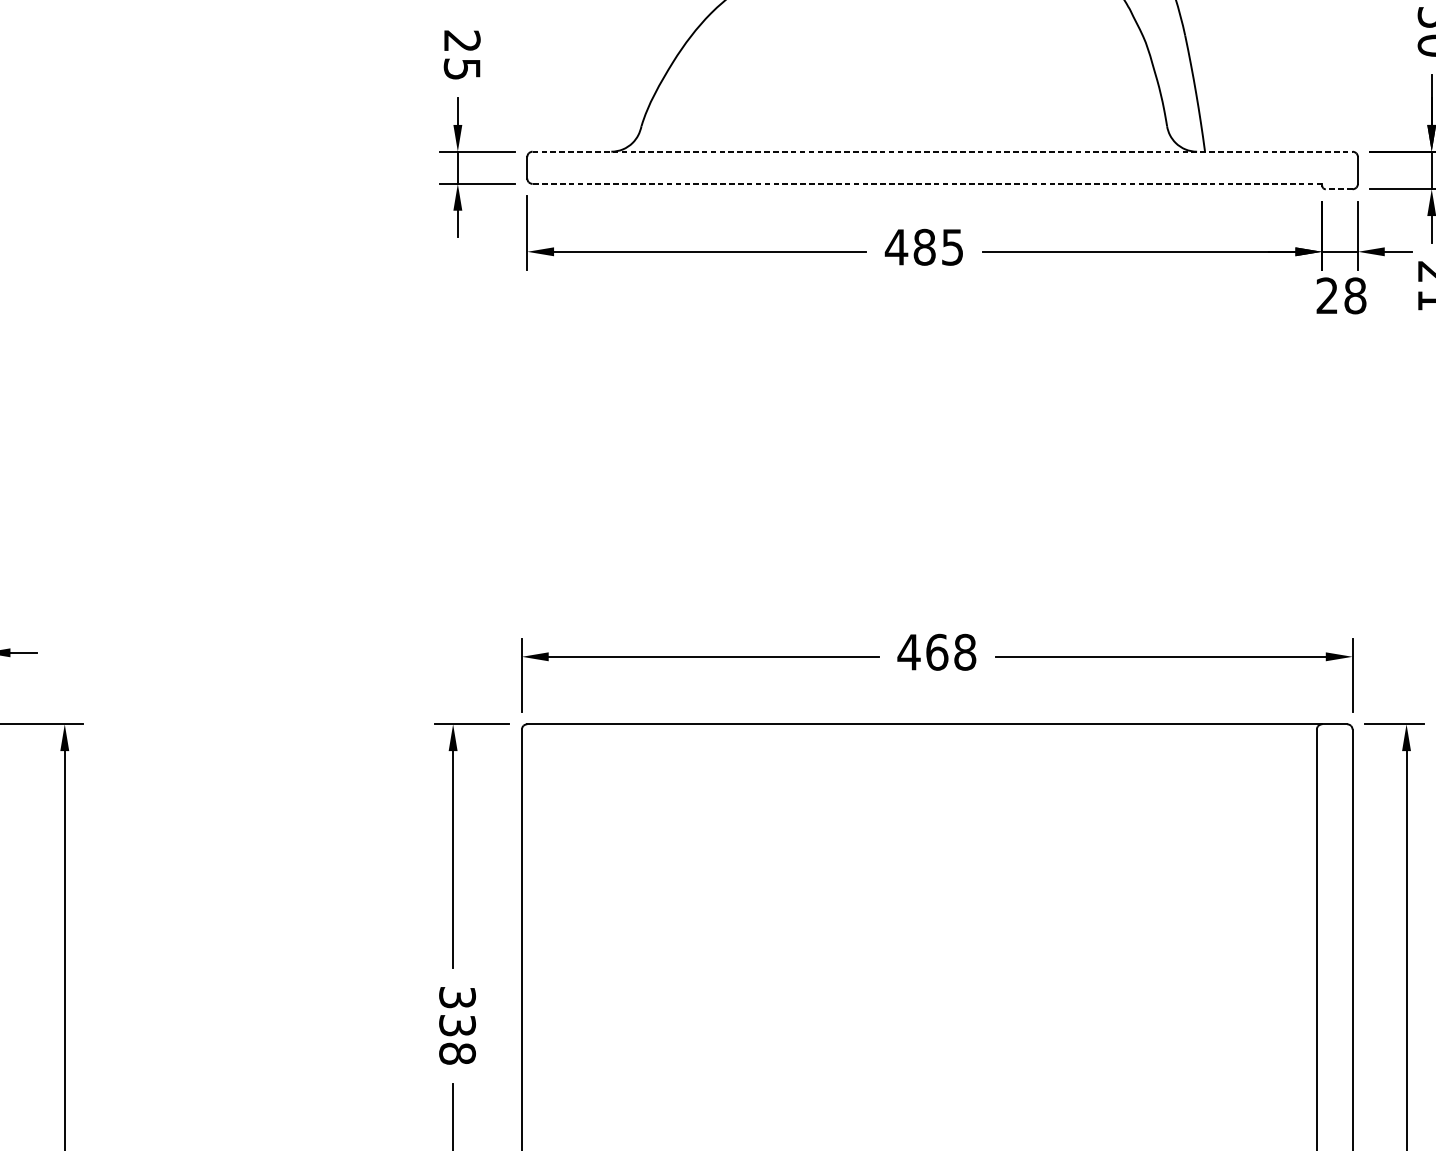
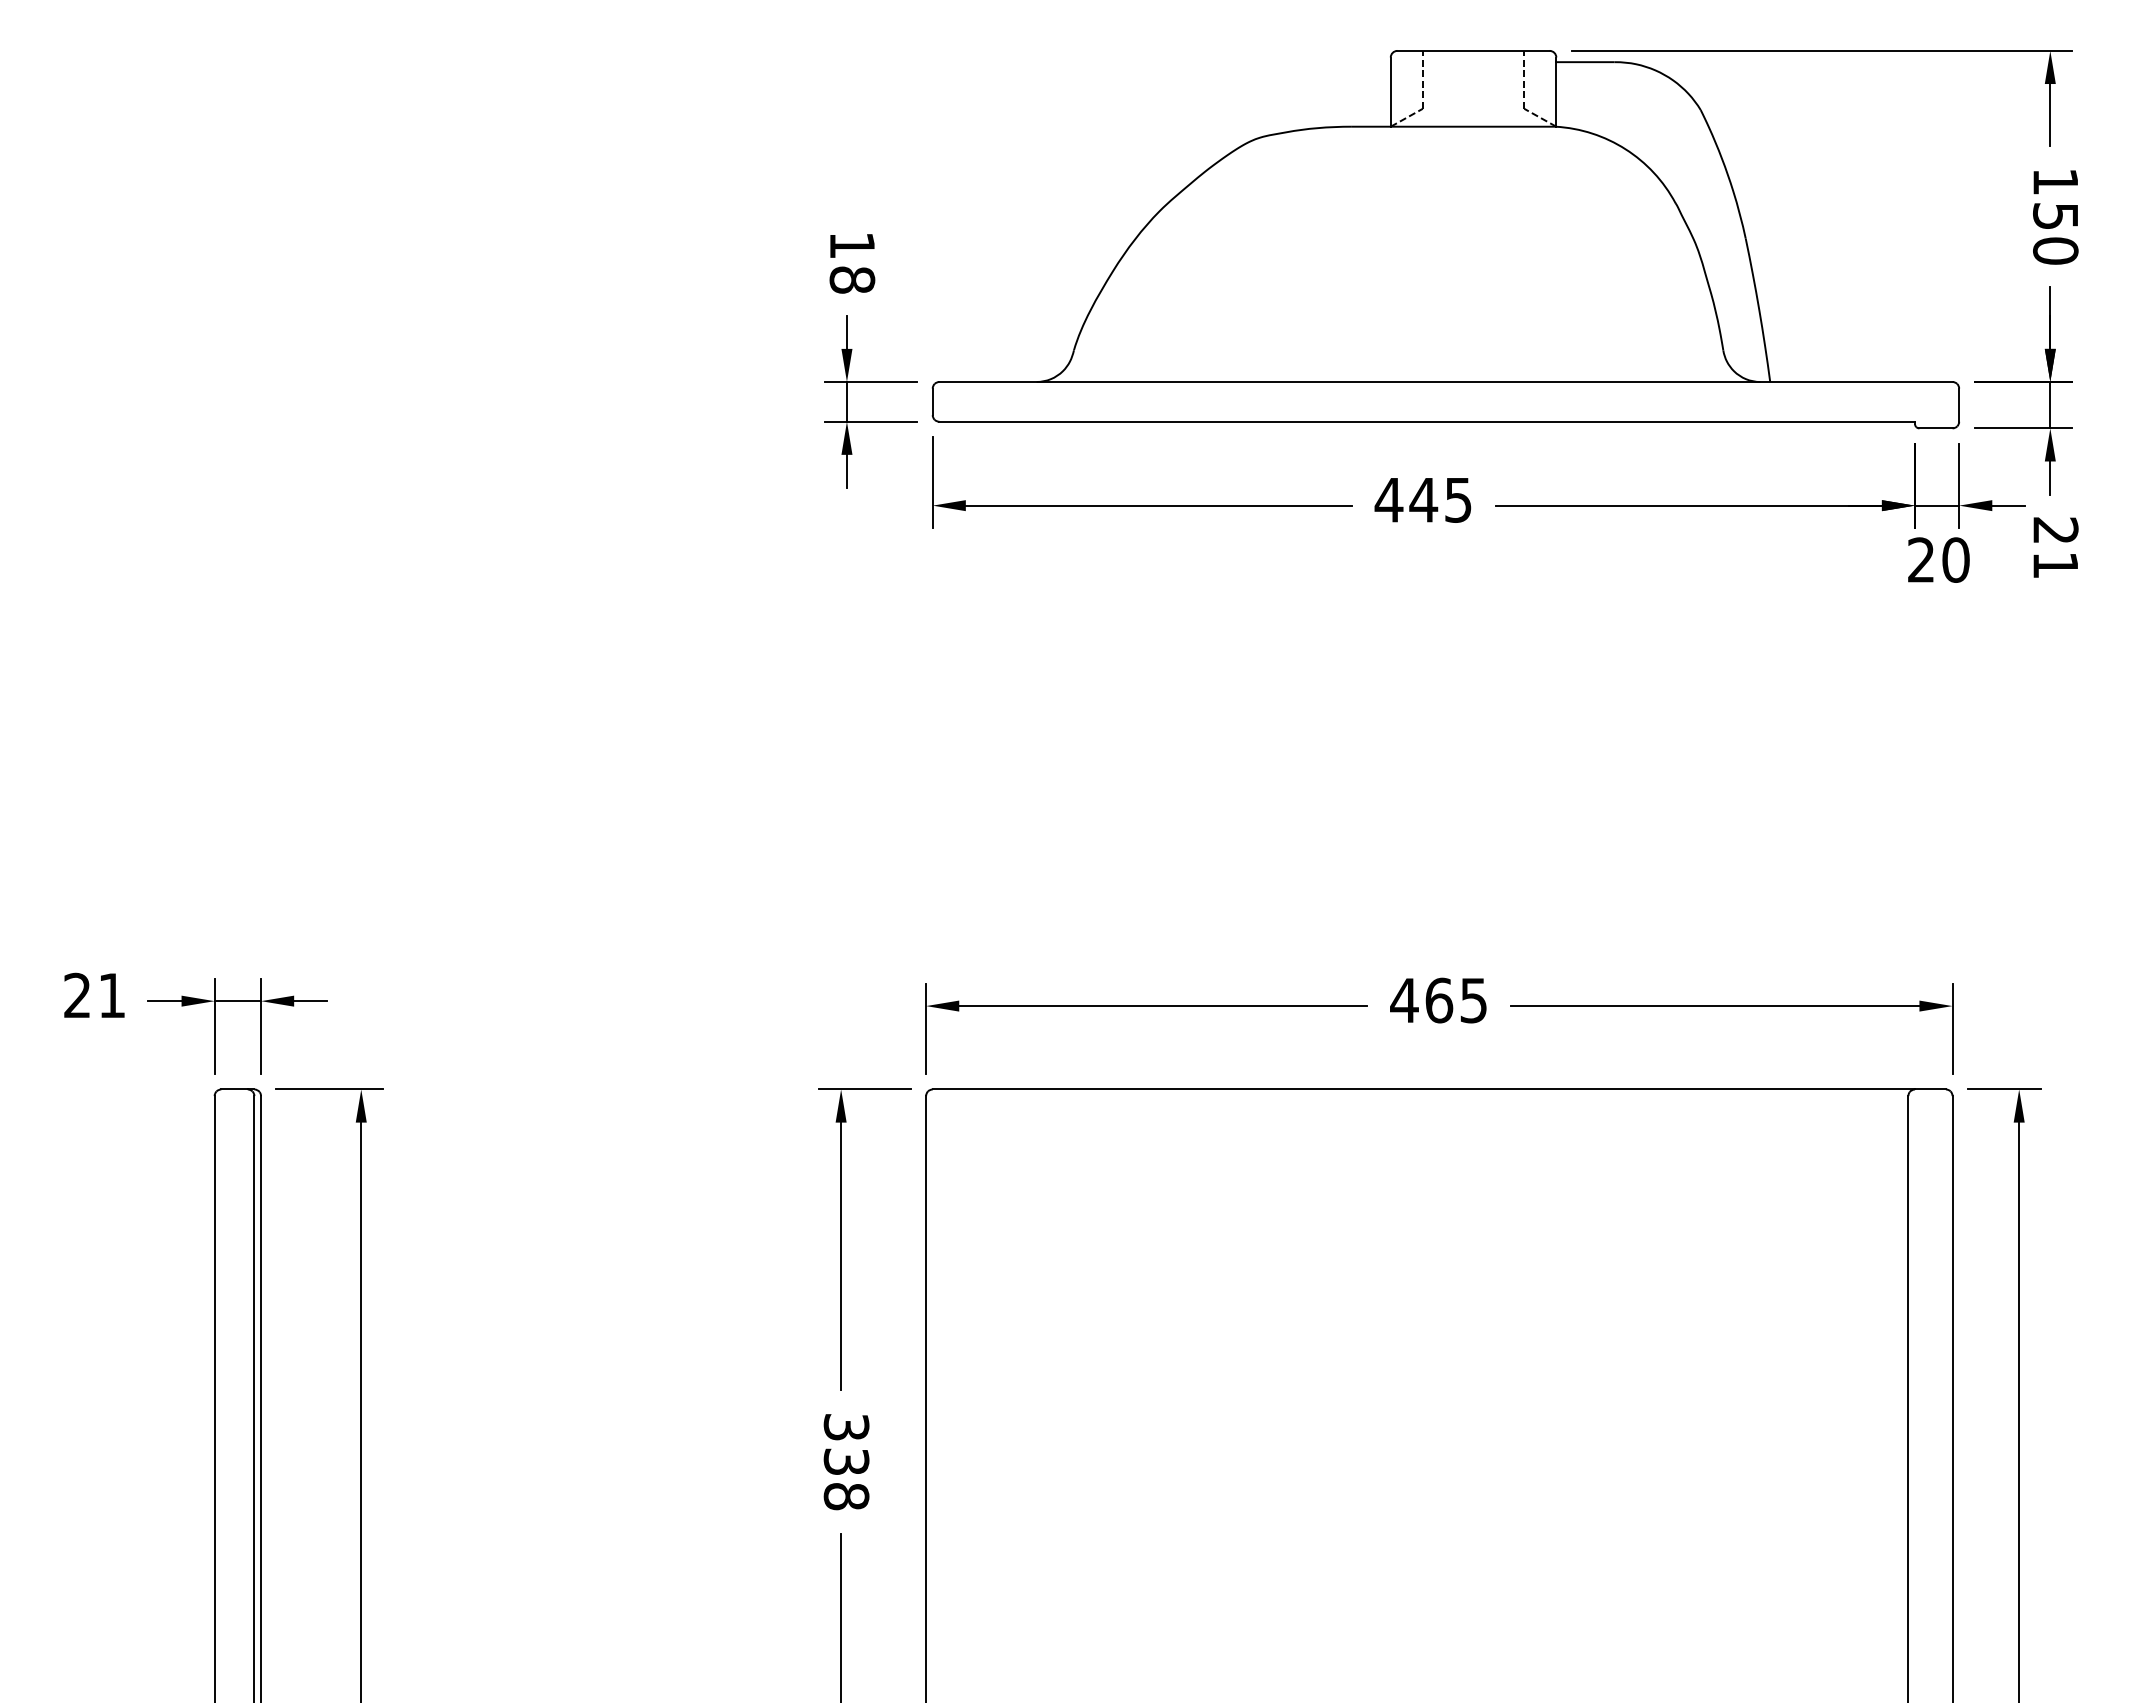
text: (462, 55) -> (852, 262), 25 -> 18
line: (942, 152) -> (1445, 382), dashed -> solid
line: (927, 183) -> (1427, 421), dashed -> solid
line: (1339, 189) -> (1936, 428), dashed -> solid
text: (924, 246) -> (1423, 499), 485 -> 445
text: (1354, 295) -> (1955, 559), 28 -> 20
text: (964, 652) -> (1473, 1000), 468 -> 465

